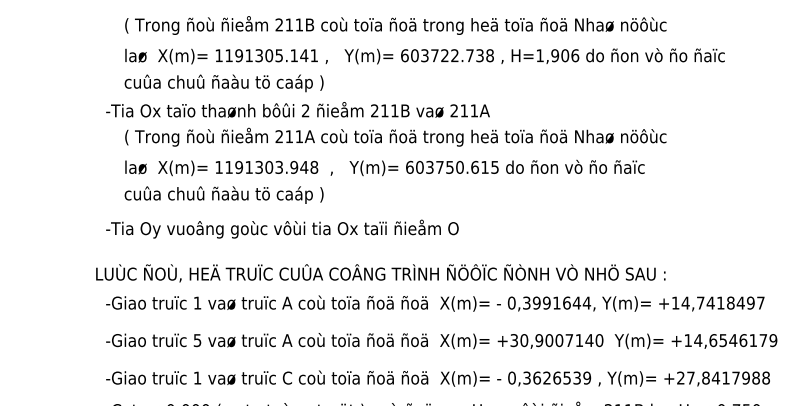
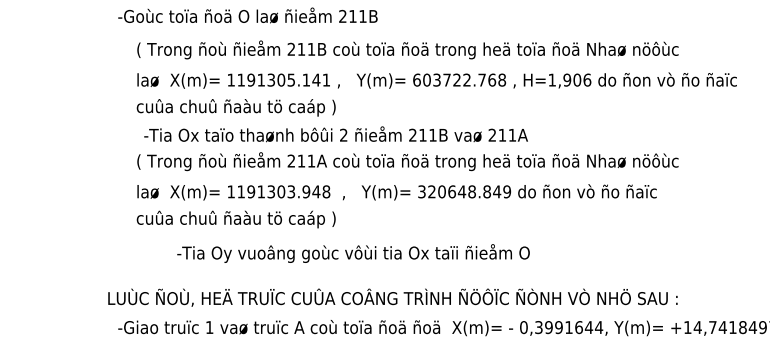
text: (479, 55) -> (491, 79), 603722.738 -> 603722.768
text: (297, 109) -> (335, 133), moved
text: (452, 166) -> (464, 190), 603750.615 -> 320648.849
text: (282, 228) -> (353, 252), moved

